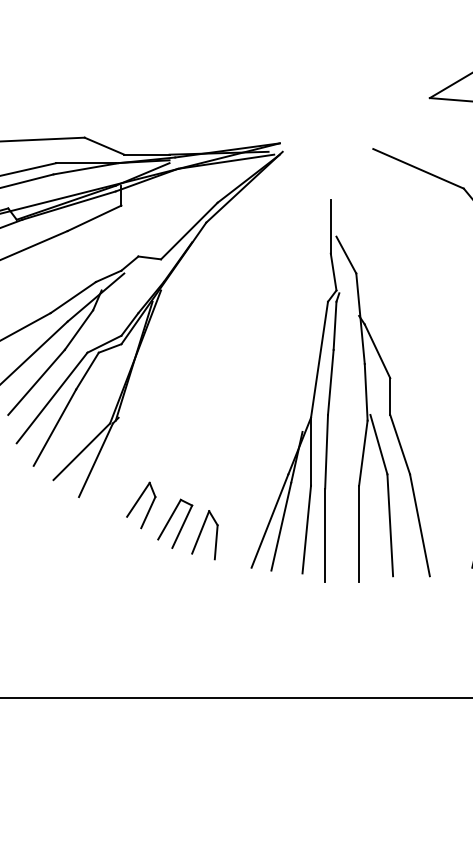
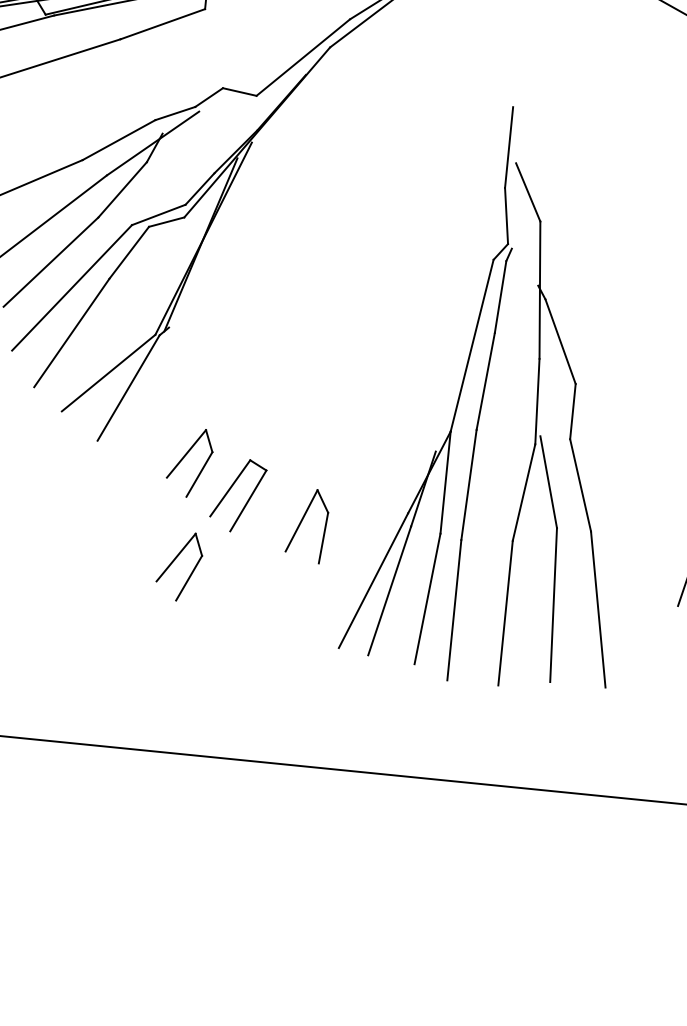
part: (331, 389) -> (485, 392), moved
part: (204, 535) -> (306, 526), moved
part: (141, 574) -> (179, 566), added

